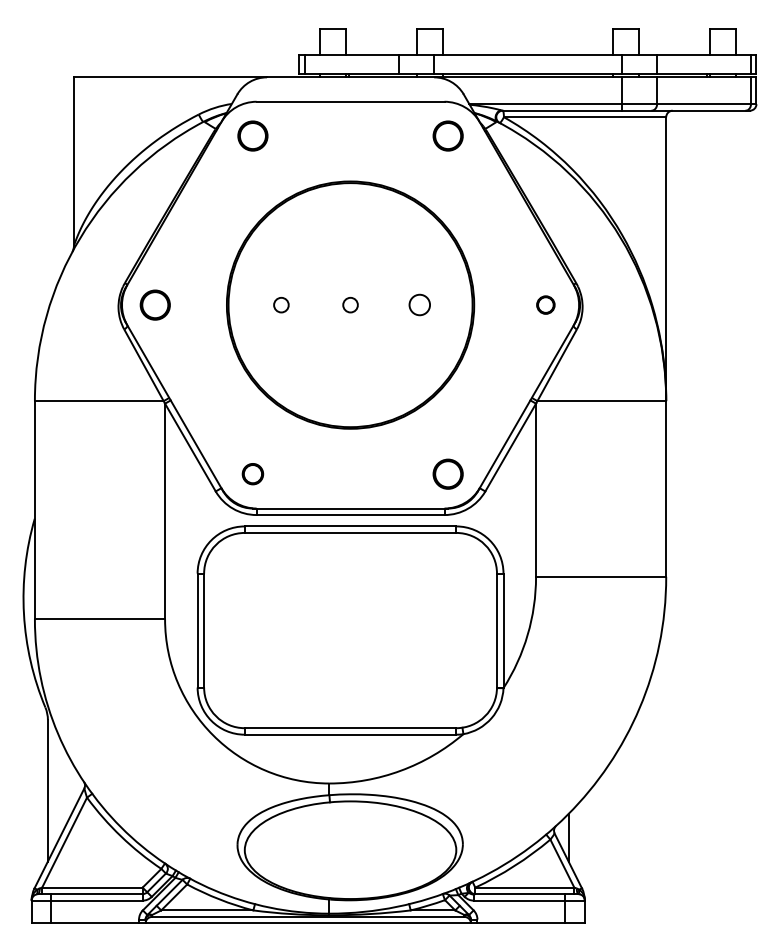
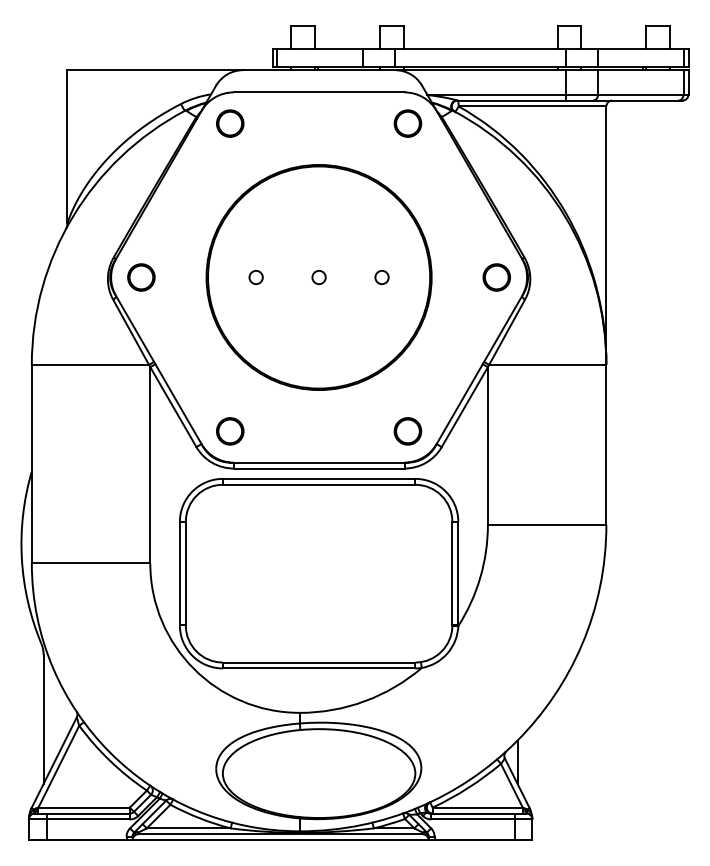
part: (545, 304) -> (496, 276), size x1.67
circle: (419, 305) -> (381, 277), size x0.71
part: (252, 473) -> (229, 430), size x1.43

